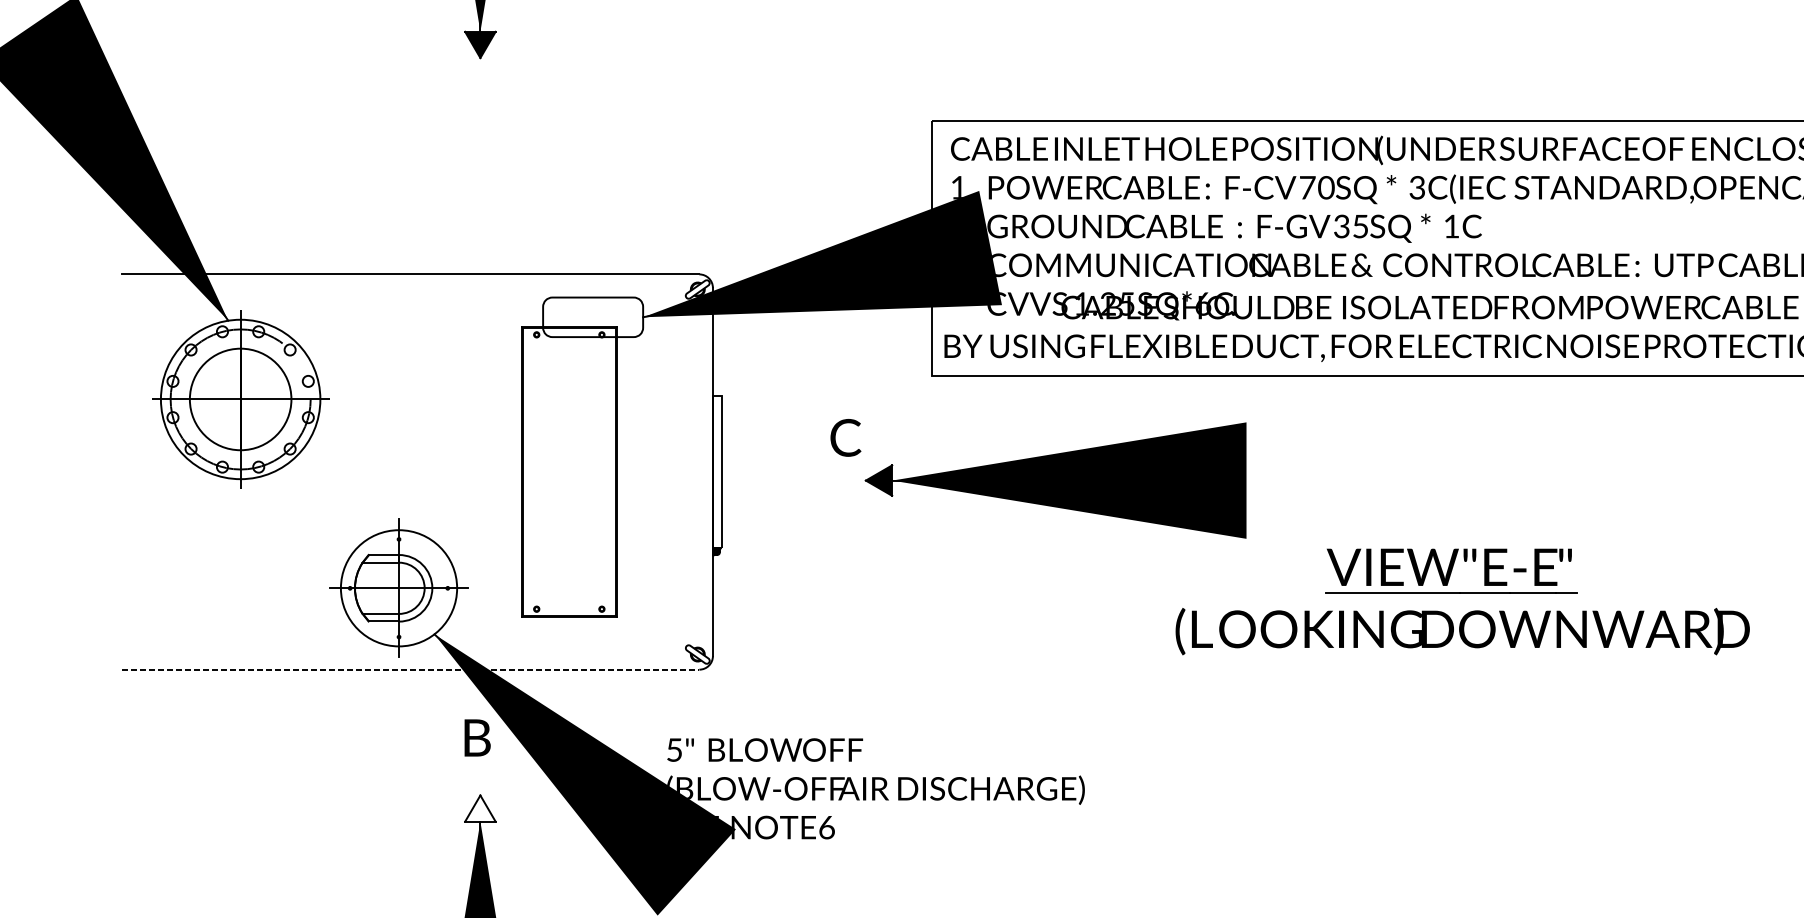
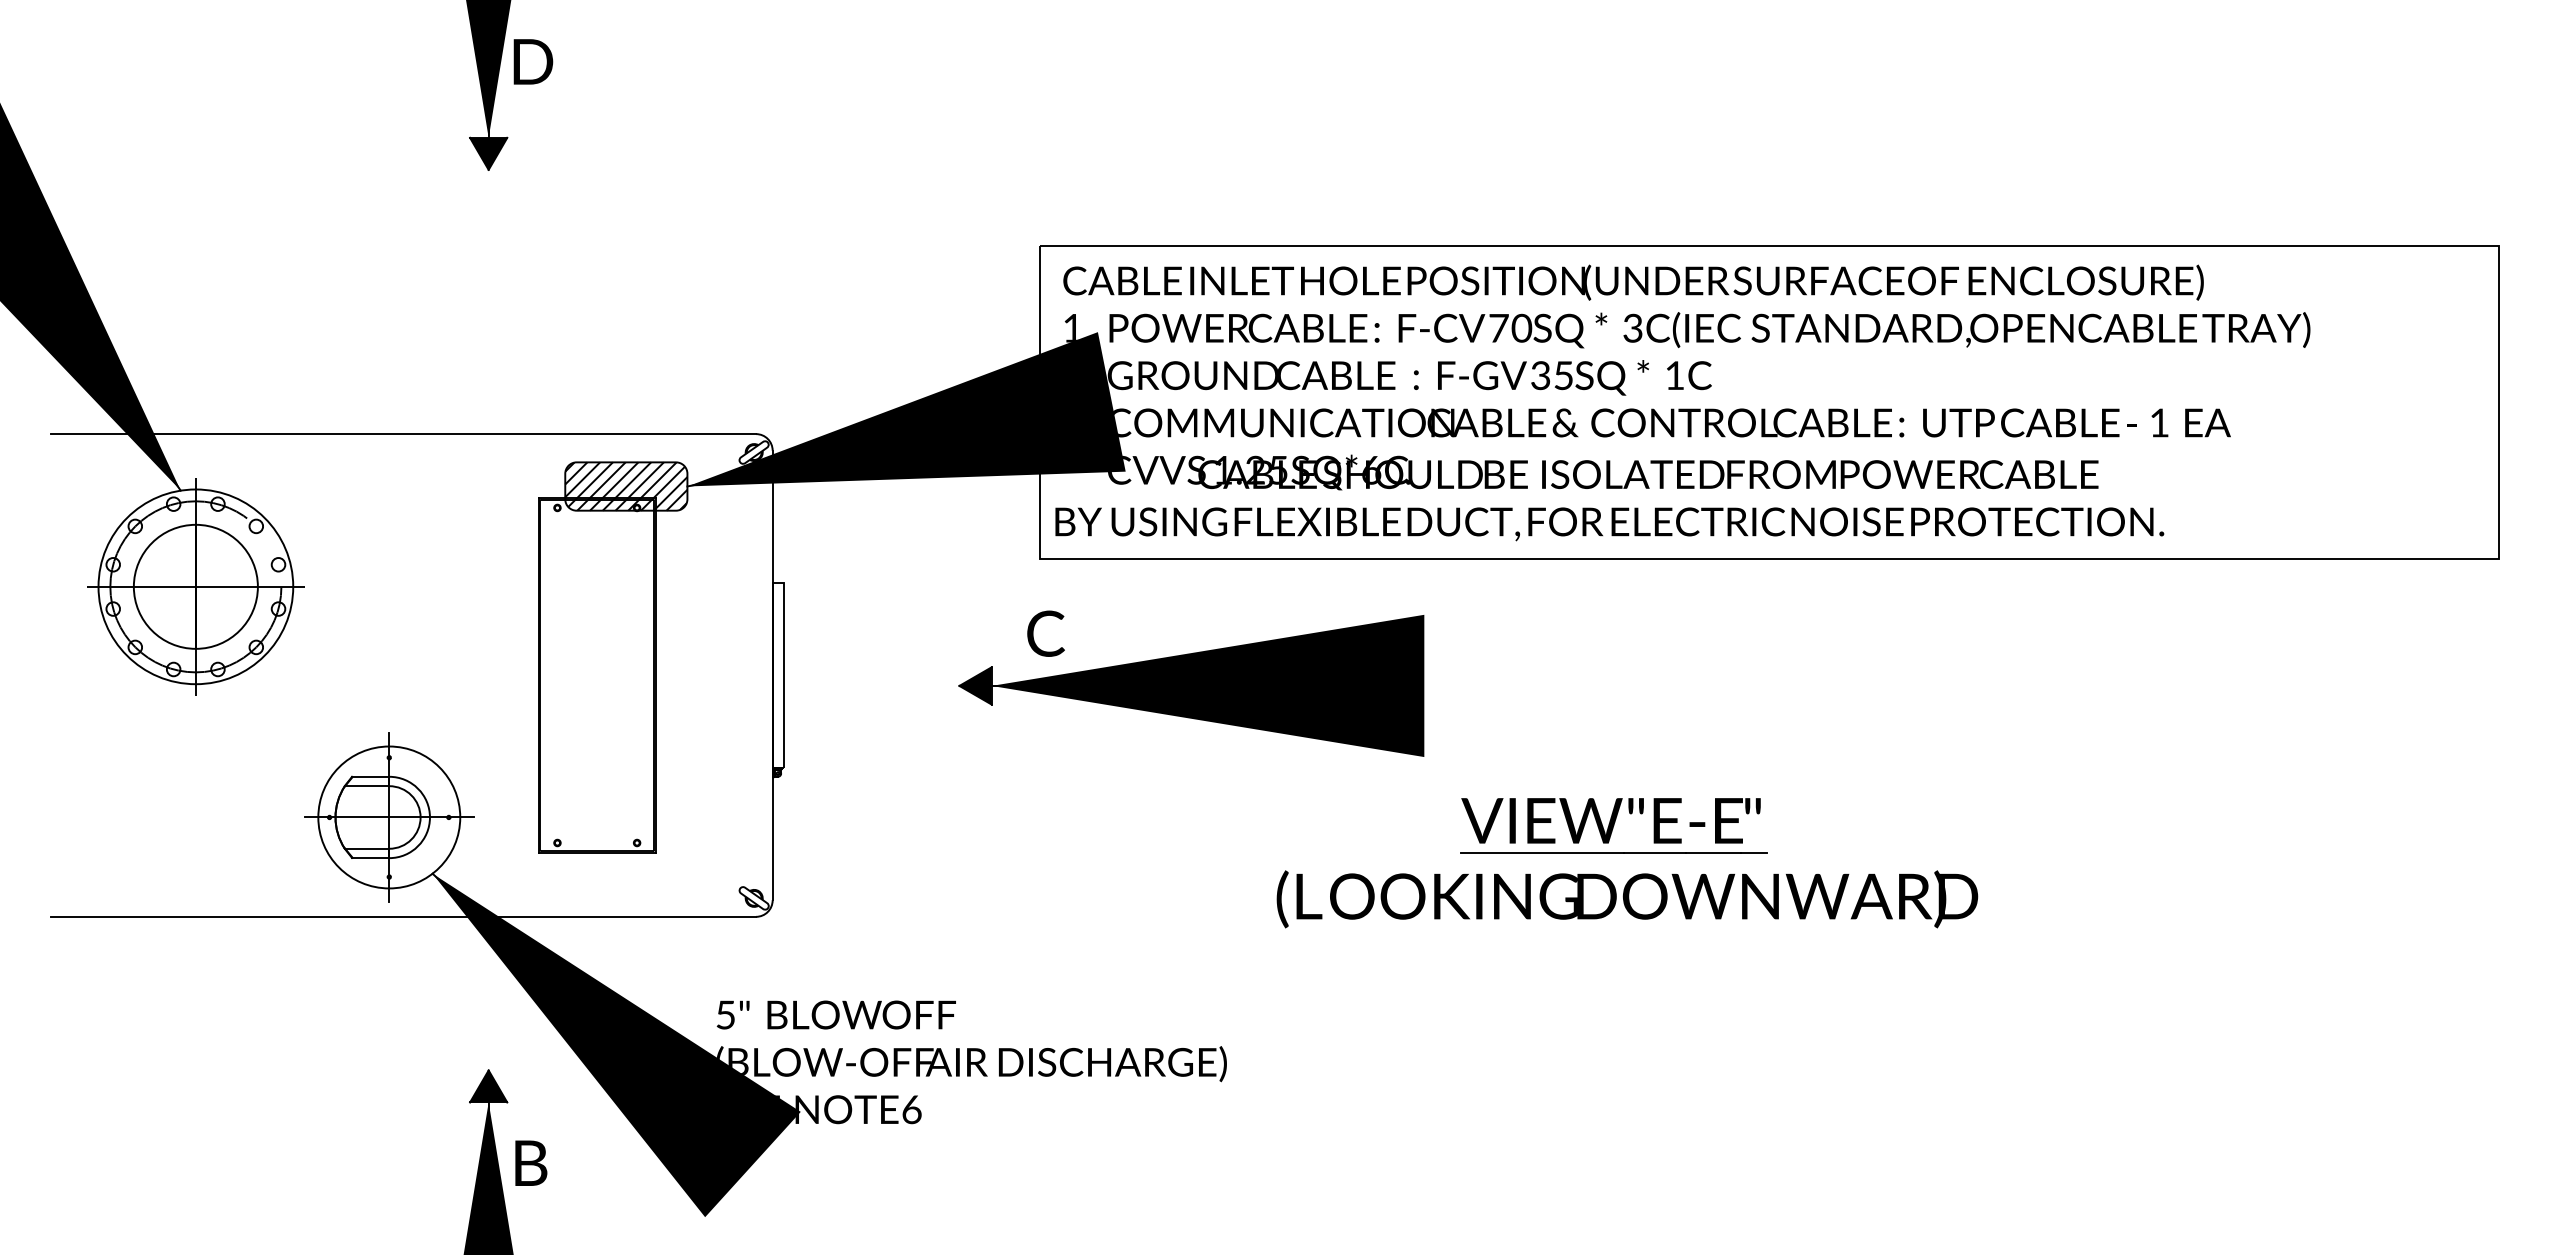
hatch: (593, 317) -> (626, 486), added
text: (845, 437) -> (1045, 633), moved
part: (1462, 594) -> (1627, 853), moved
line: (410, 669) -> (403, 916), dashed -> solid
text: (477, 737) -> (531, 1162), moved
fill: (480, 808) -> (488, 1086), added

